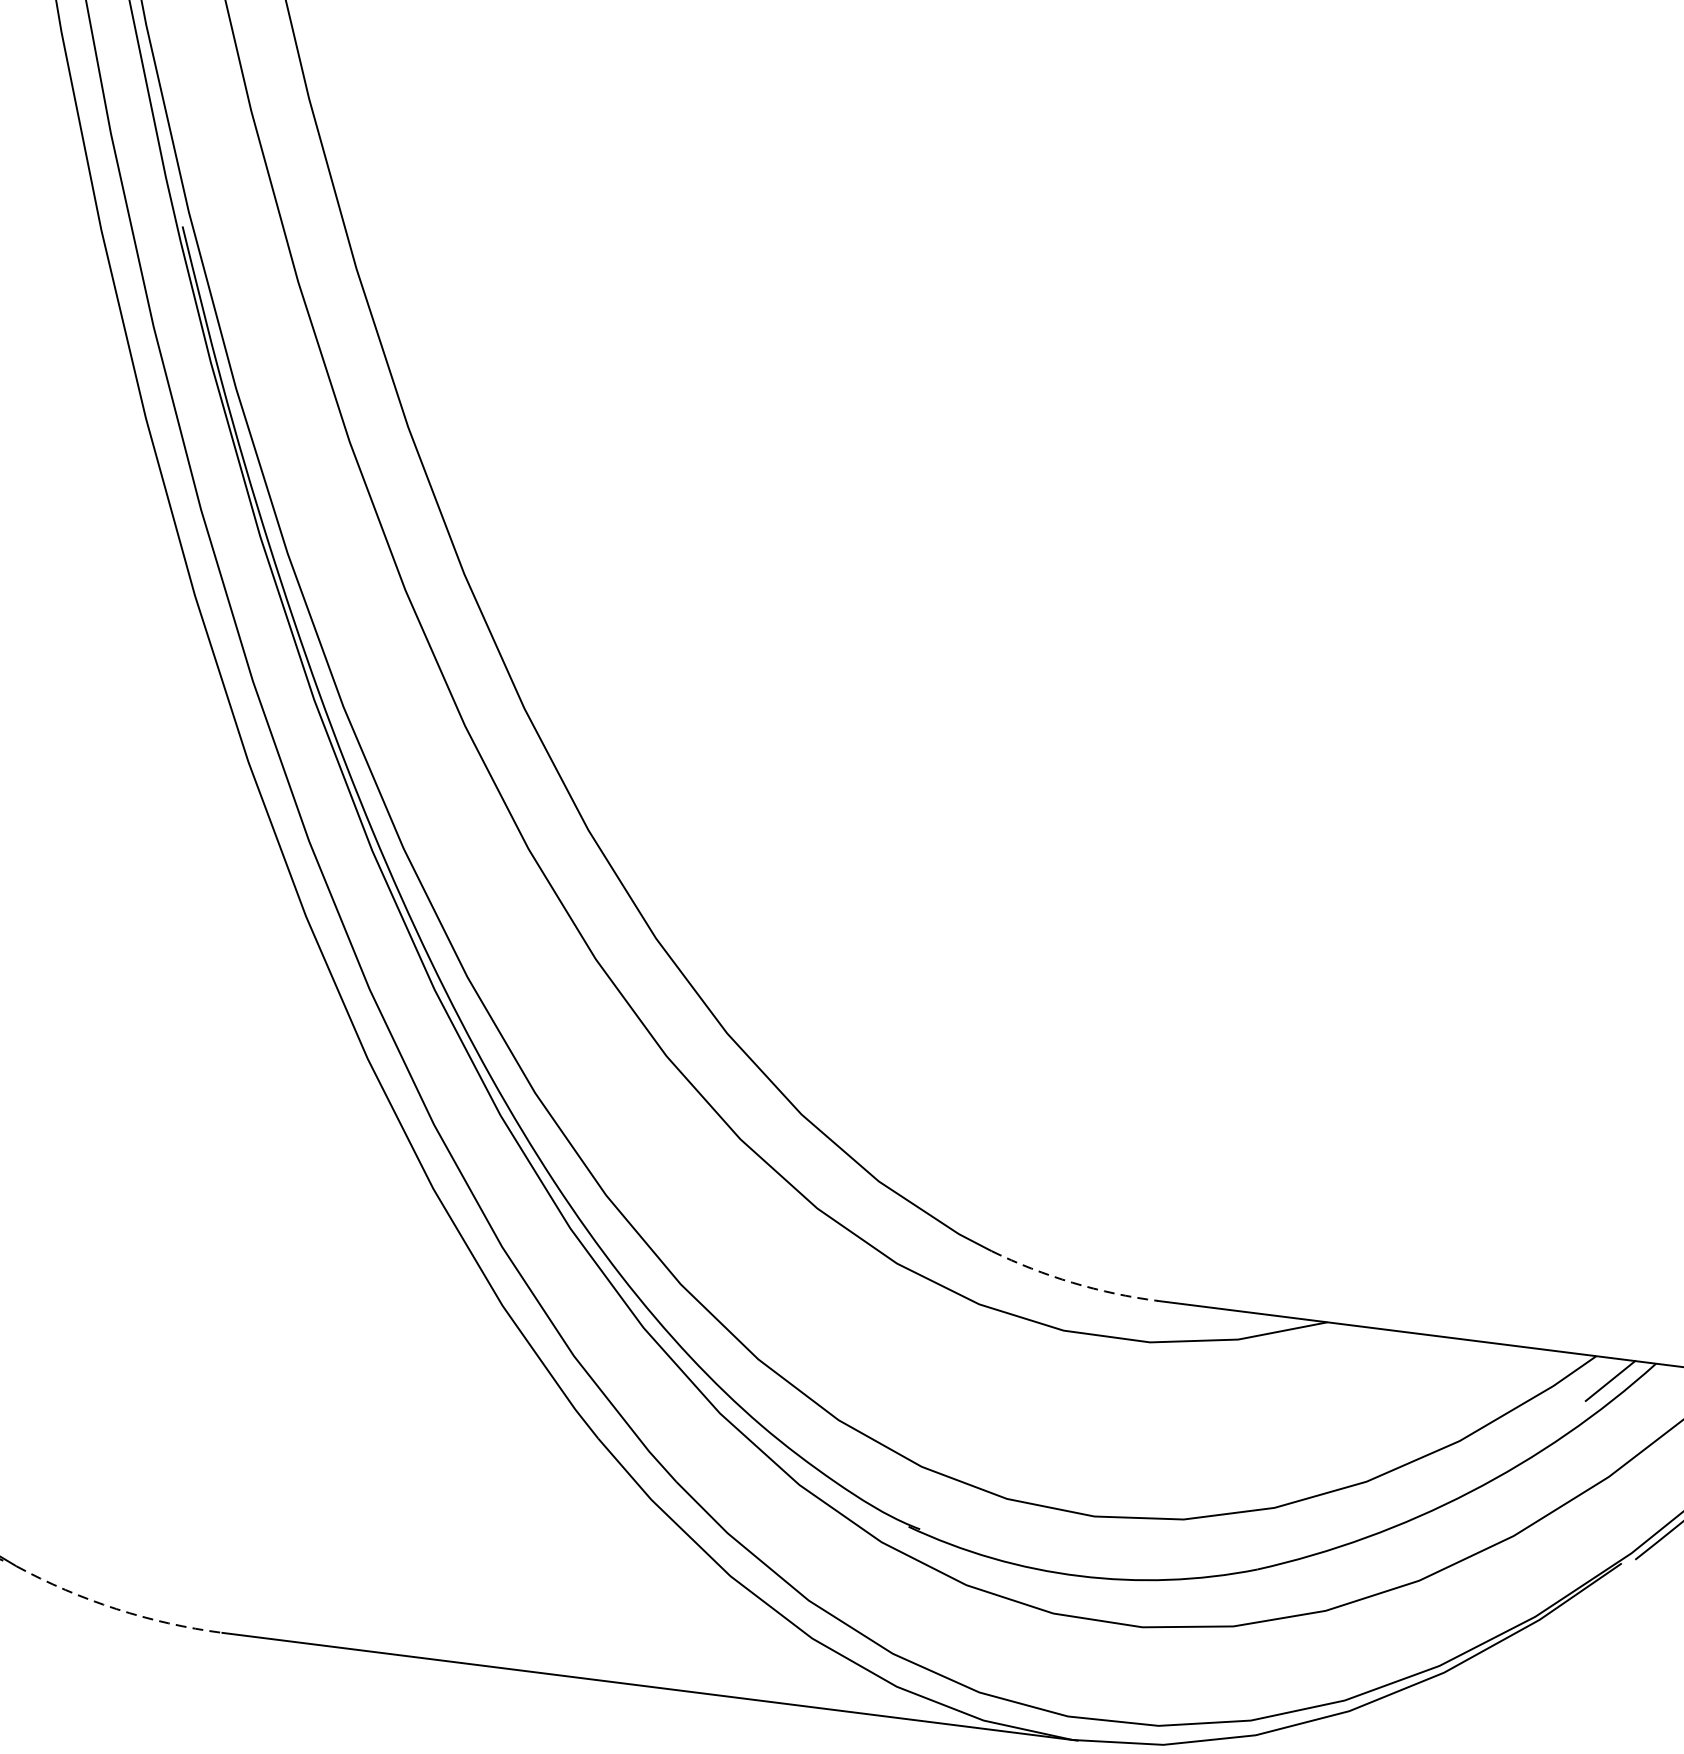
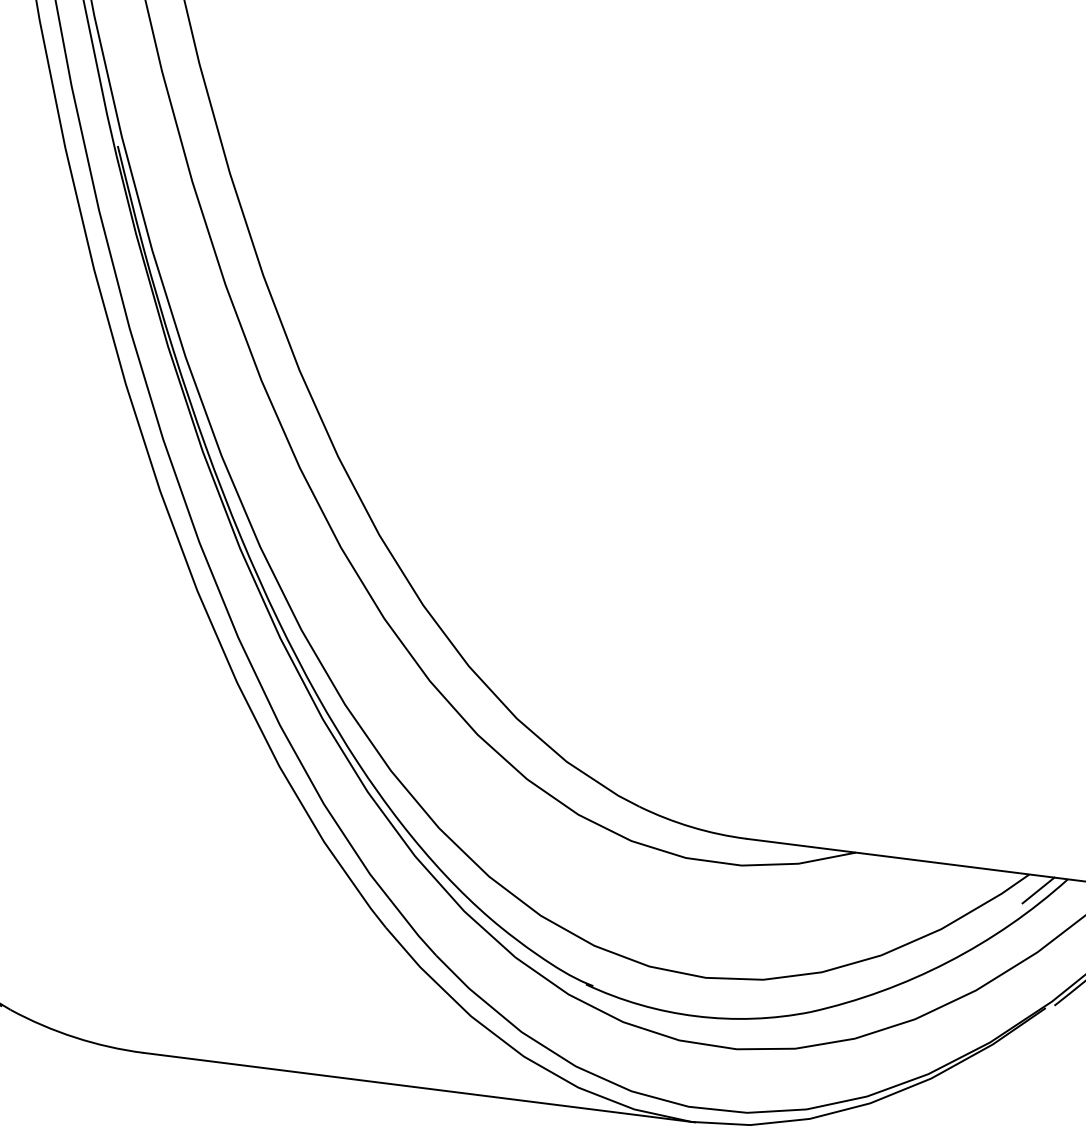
arc: (1072, 1283) -> (691, 827), dashed -> solid
arc: (116, 1609) -> (75, 1037), dashed -> solid

